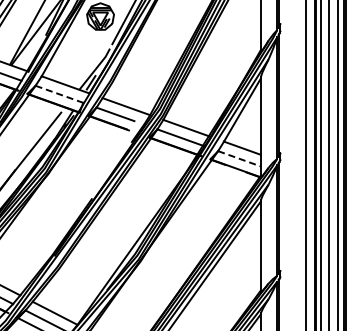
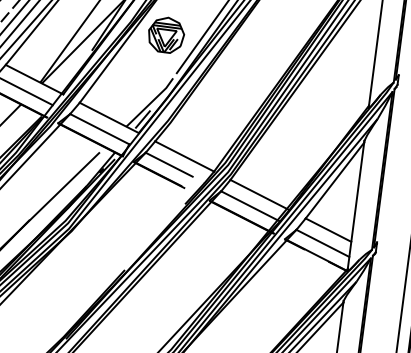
line: (59, 94) -> (99, 129), dashed -> solid
line: (239, 158) -> (322, 243), dashed -> solid

